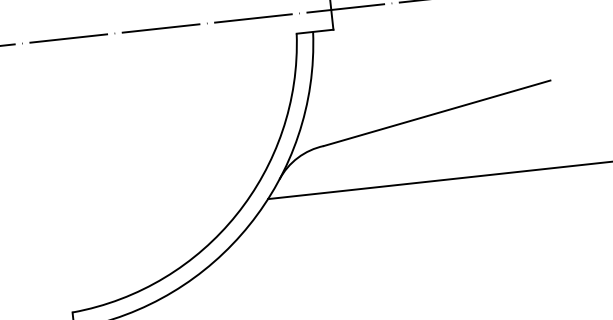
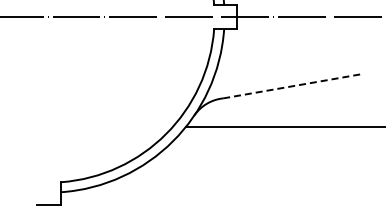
line: (438, 113) -> (294, 86), solid -> dashed

